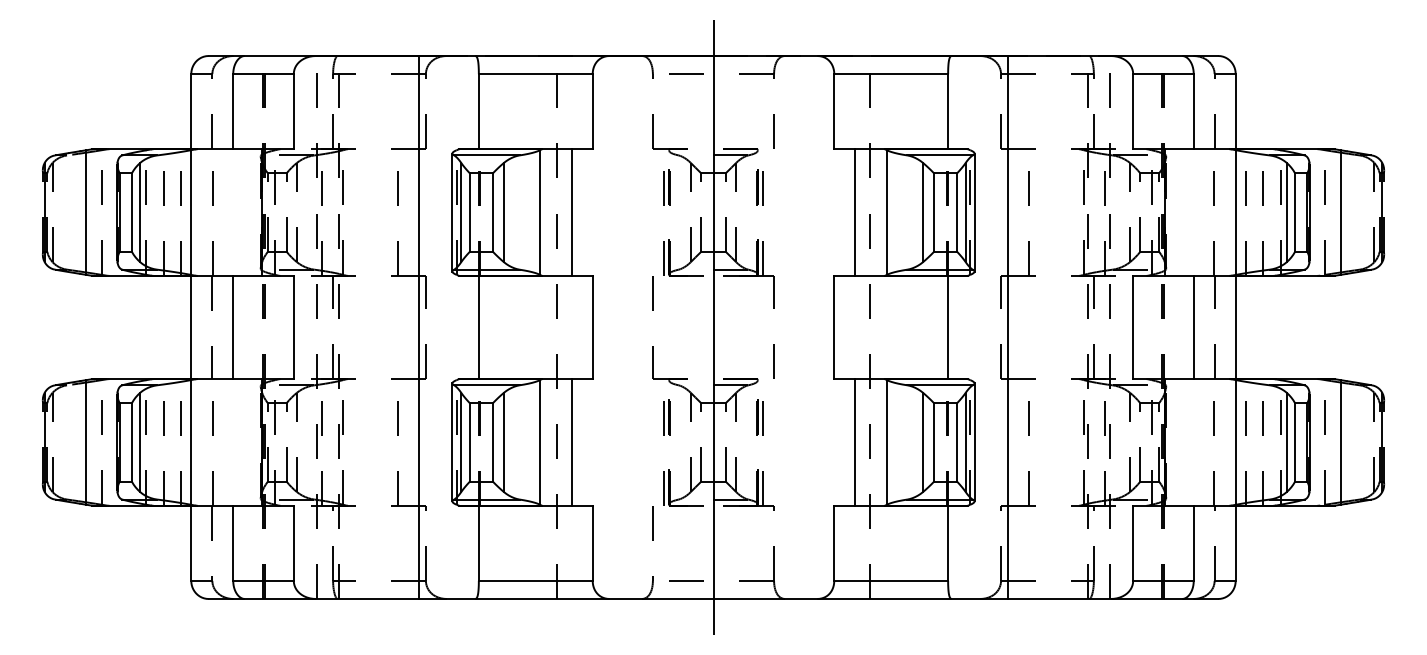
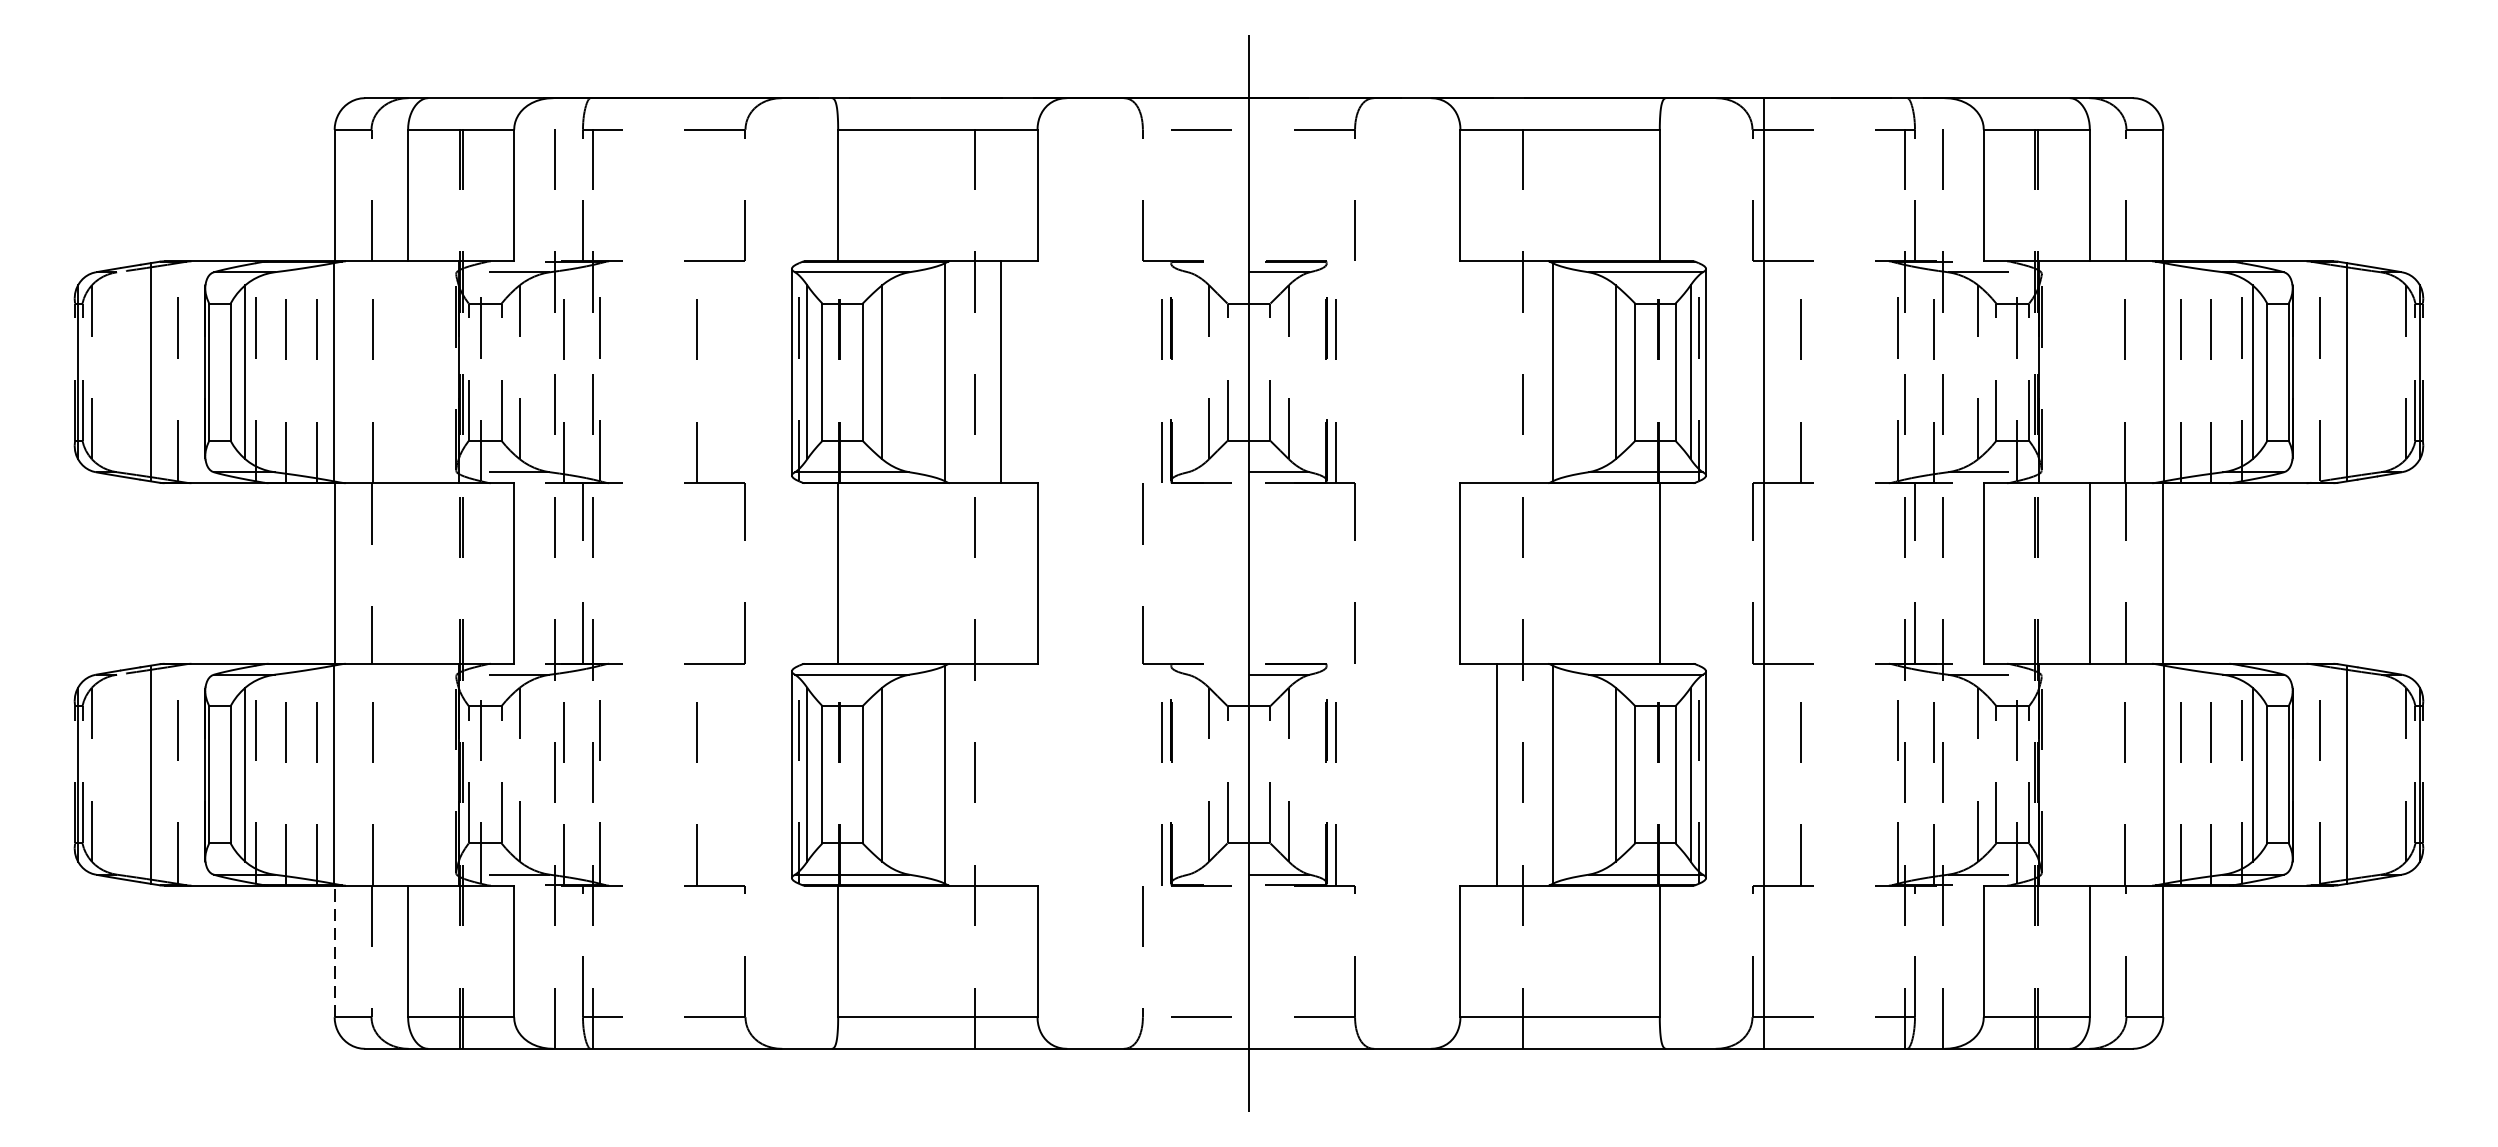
line: (854, 212) -> (1495, 372), removed
line: (233, 327) -> (408, 573), removed
line: (419, 327) -> (734, 573), removed
line: (572, 442) -> (1002, 774), removed
line: (191, 543) -> (335, 951), solid -> dashed

